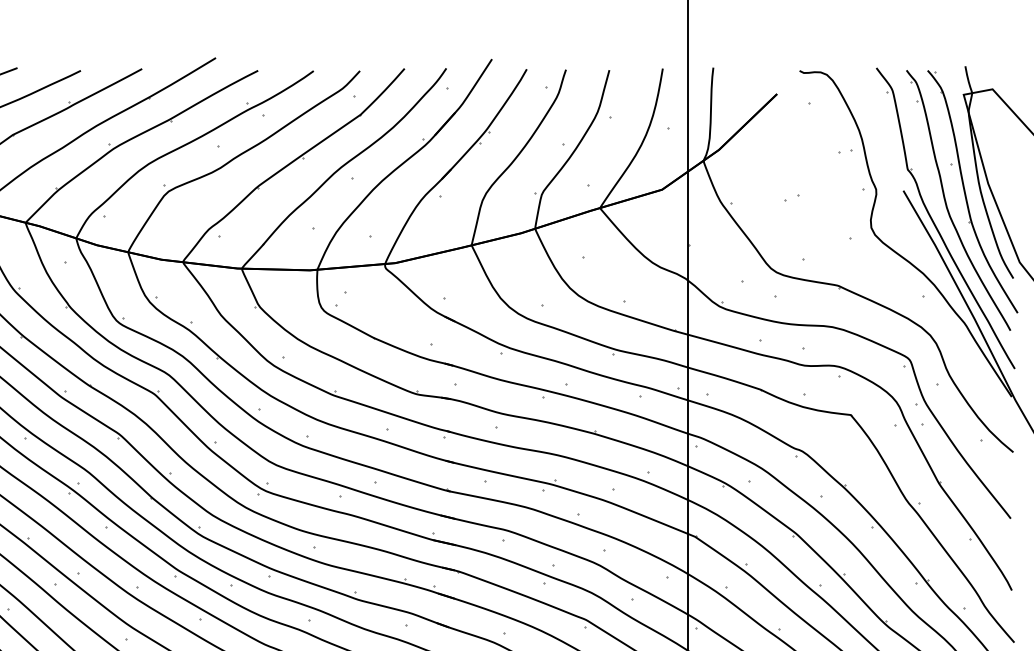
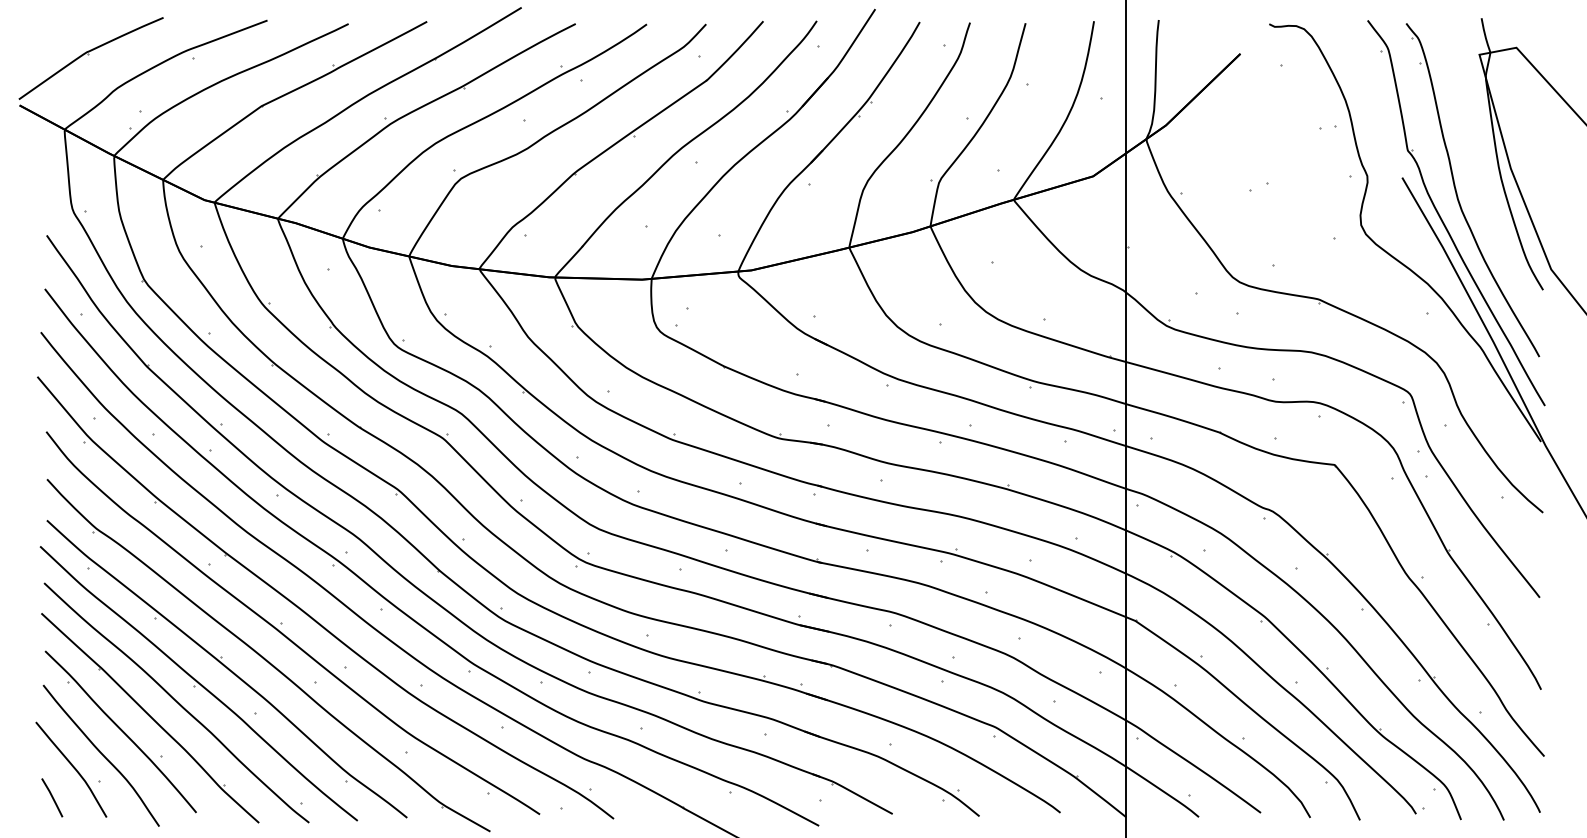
part: (966, 193) -> (1482, 181), removed

